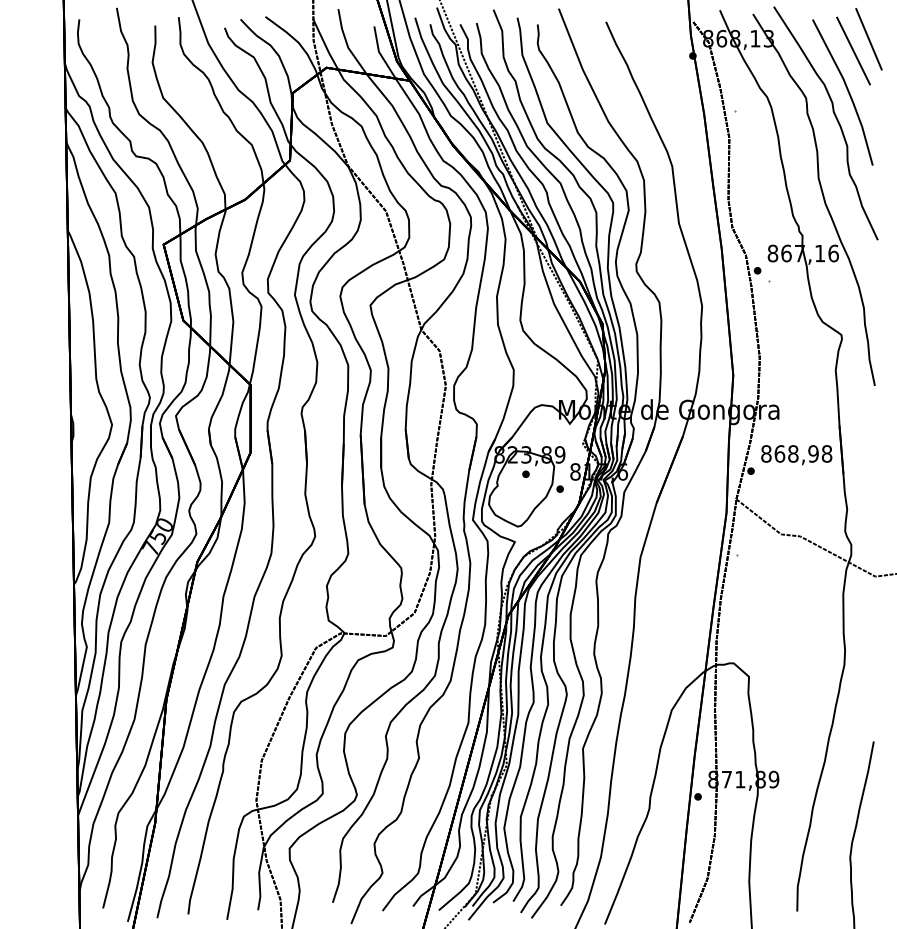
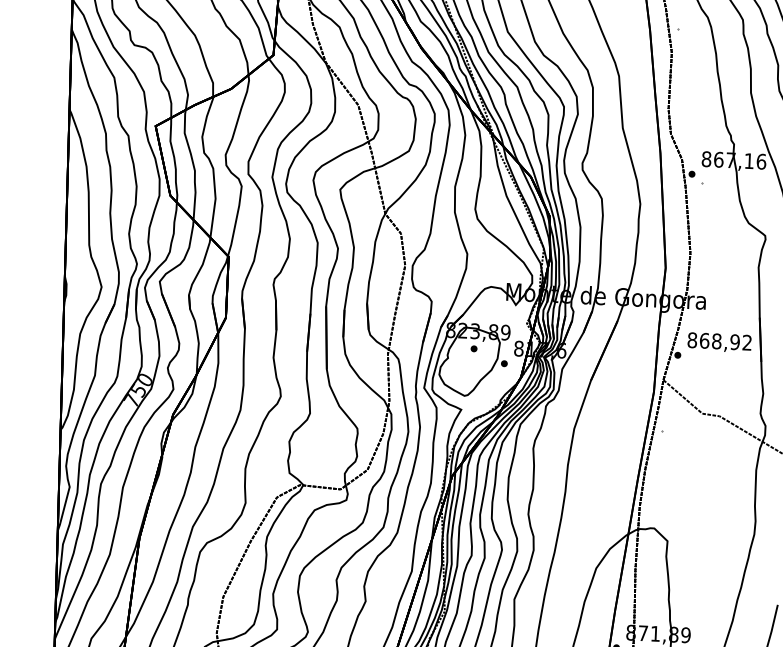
text: (826, 453) -> (746, 342), 868,98 -> 868,92

